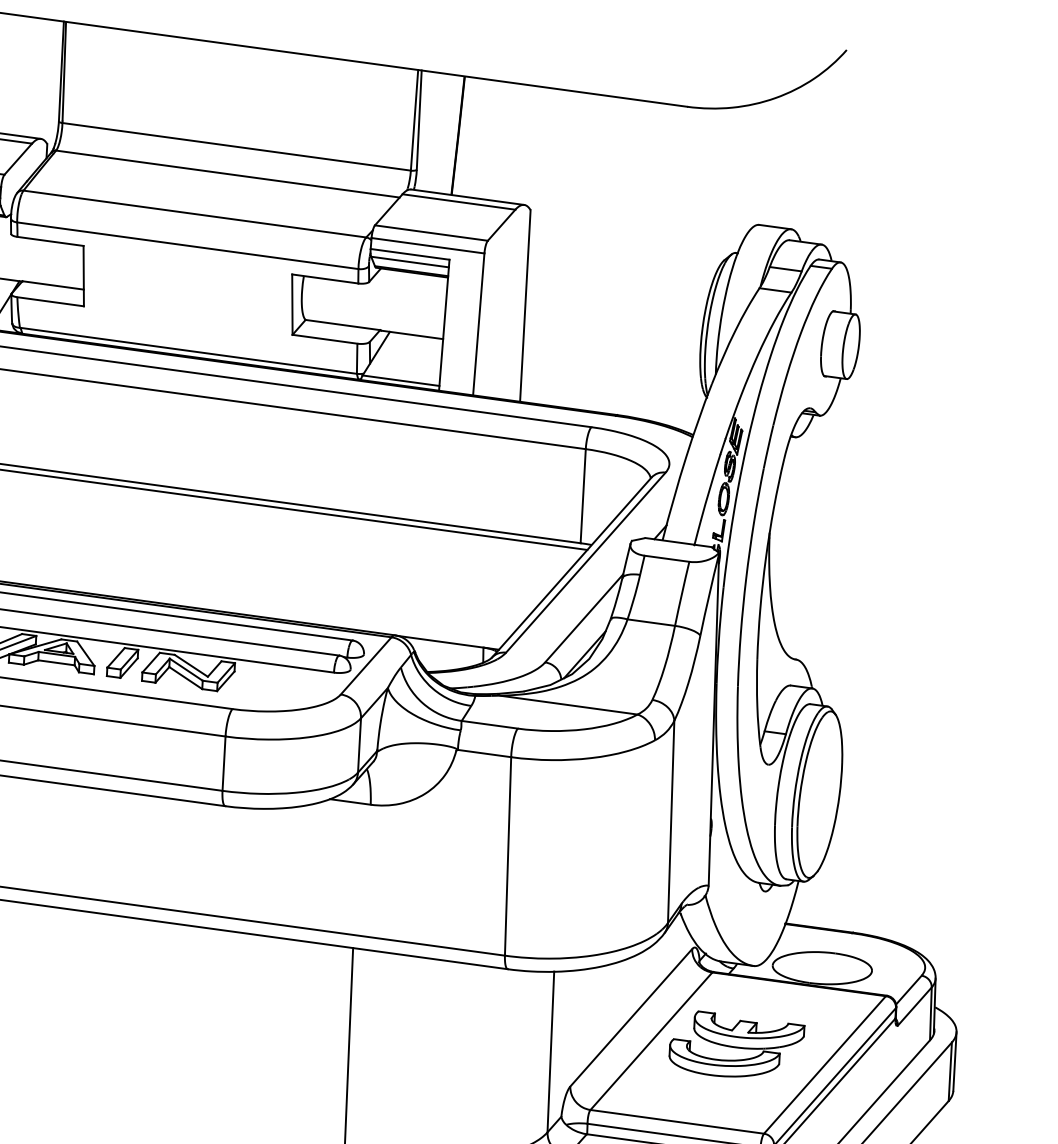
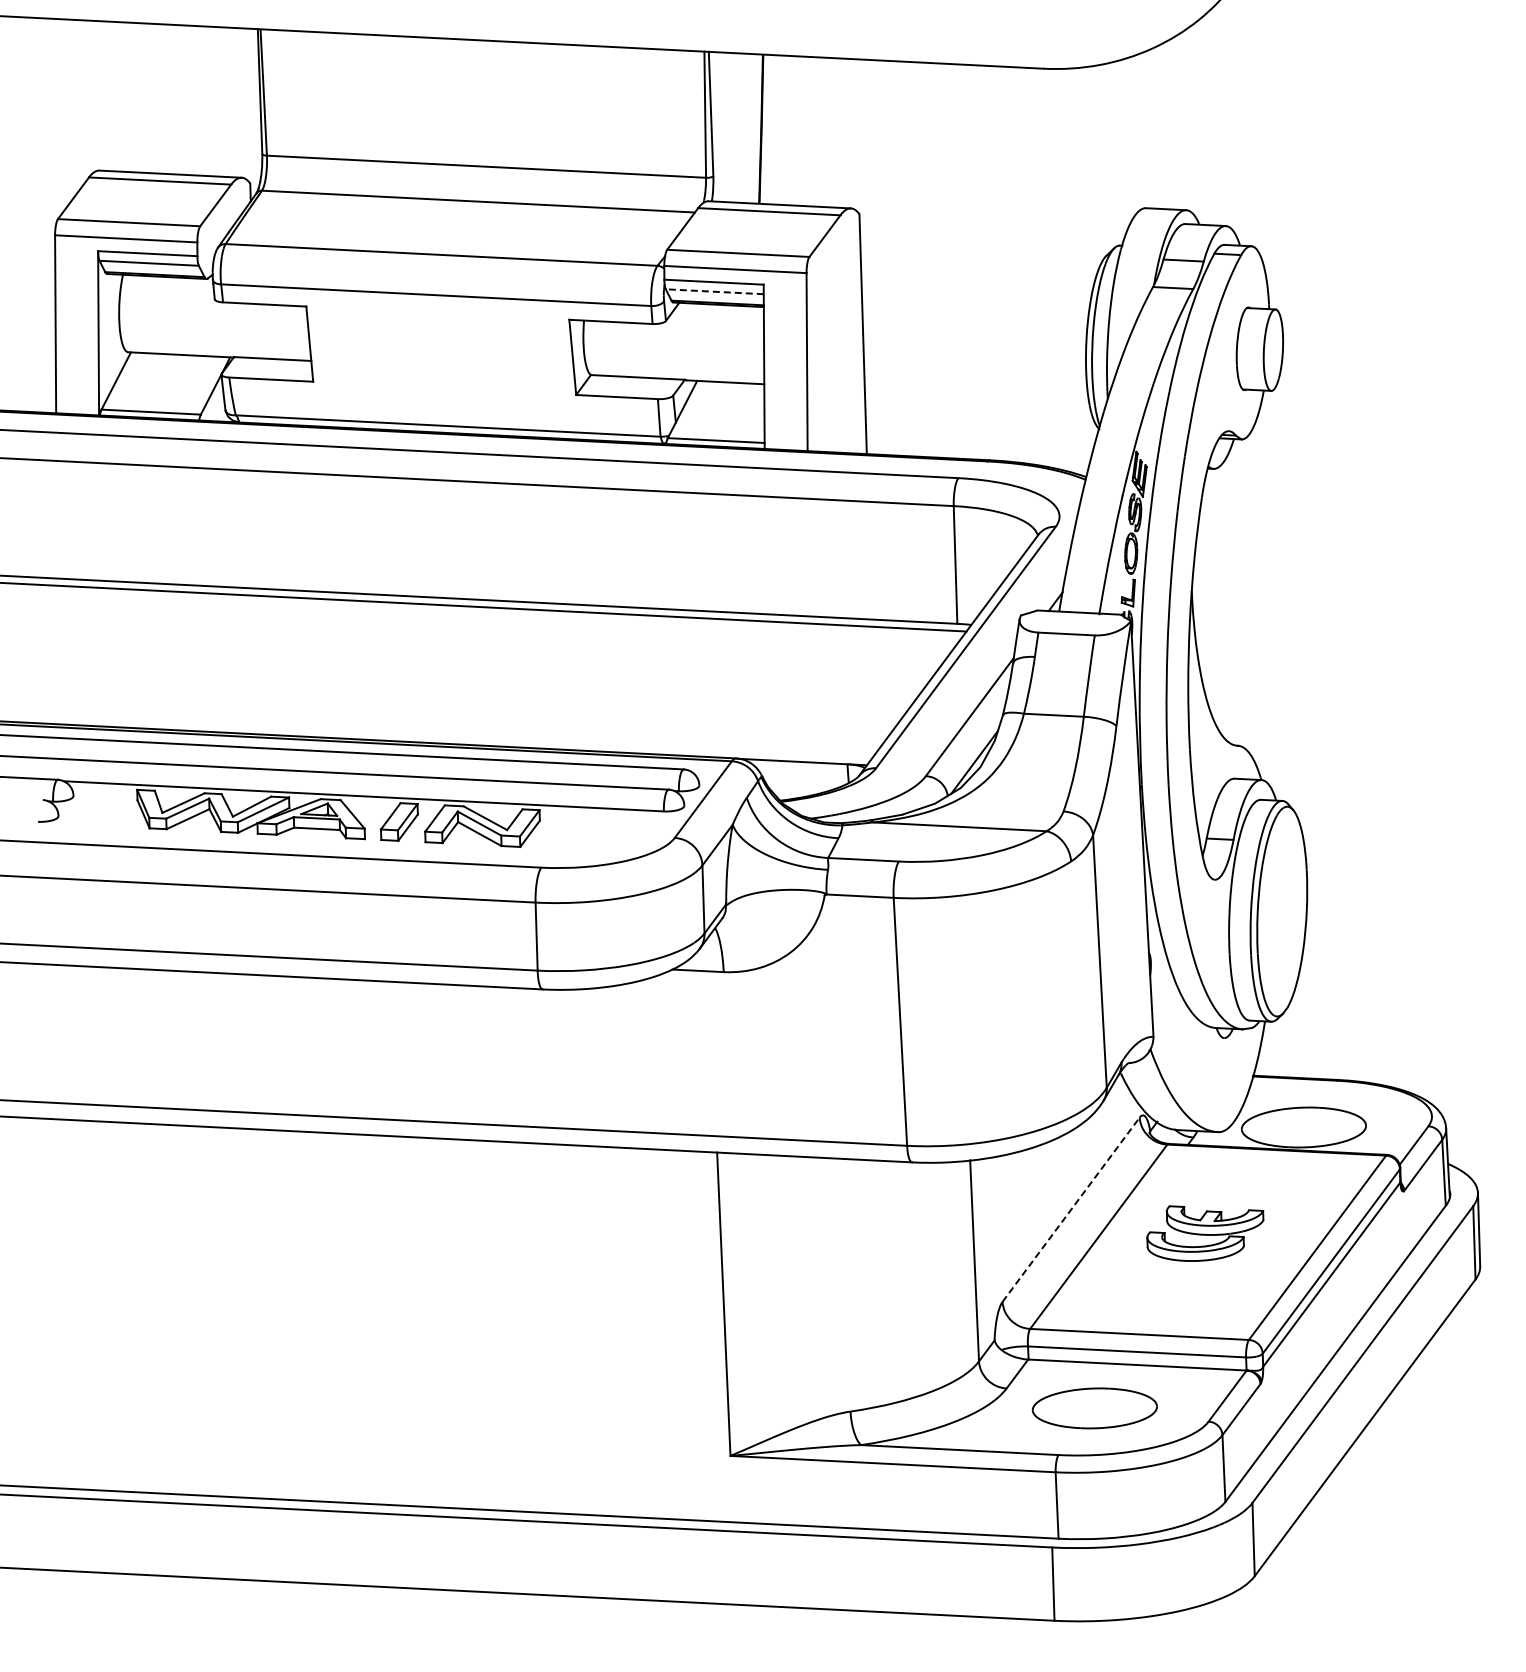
line: (409, 261) -> (714, 291), solid -> dashed
line: (631, 1017) -> (1071, 1209), solid -> dashed
part: (736, 1045) -> (1205, 1233), size x0.7

